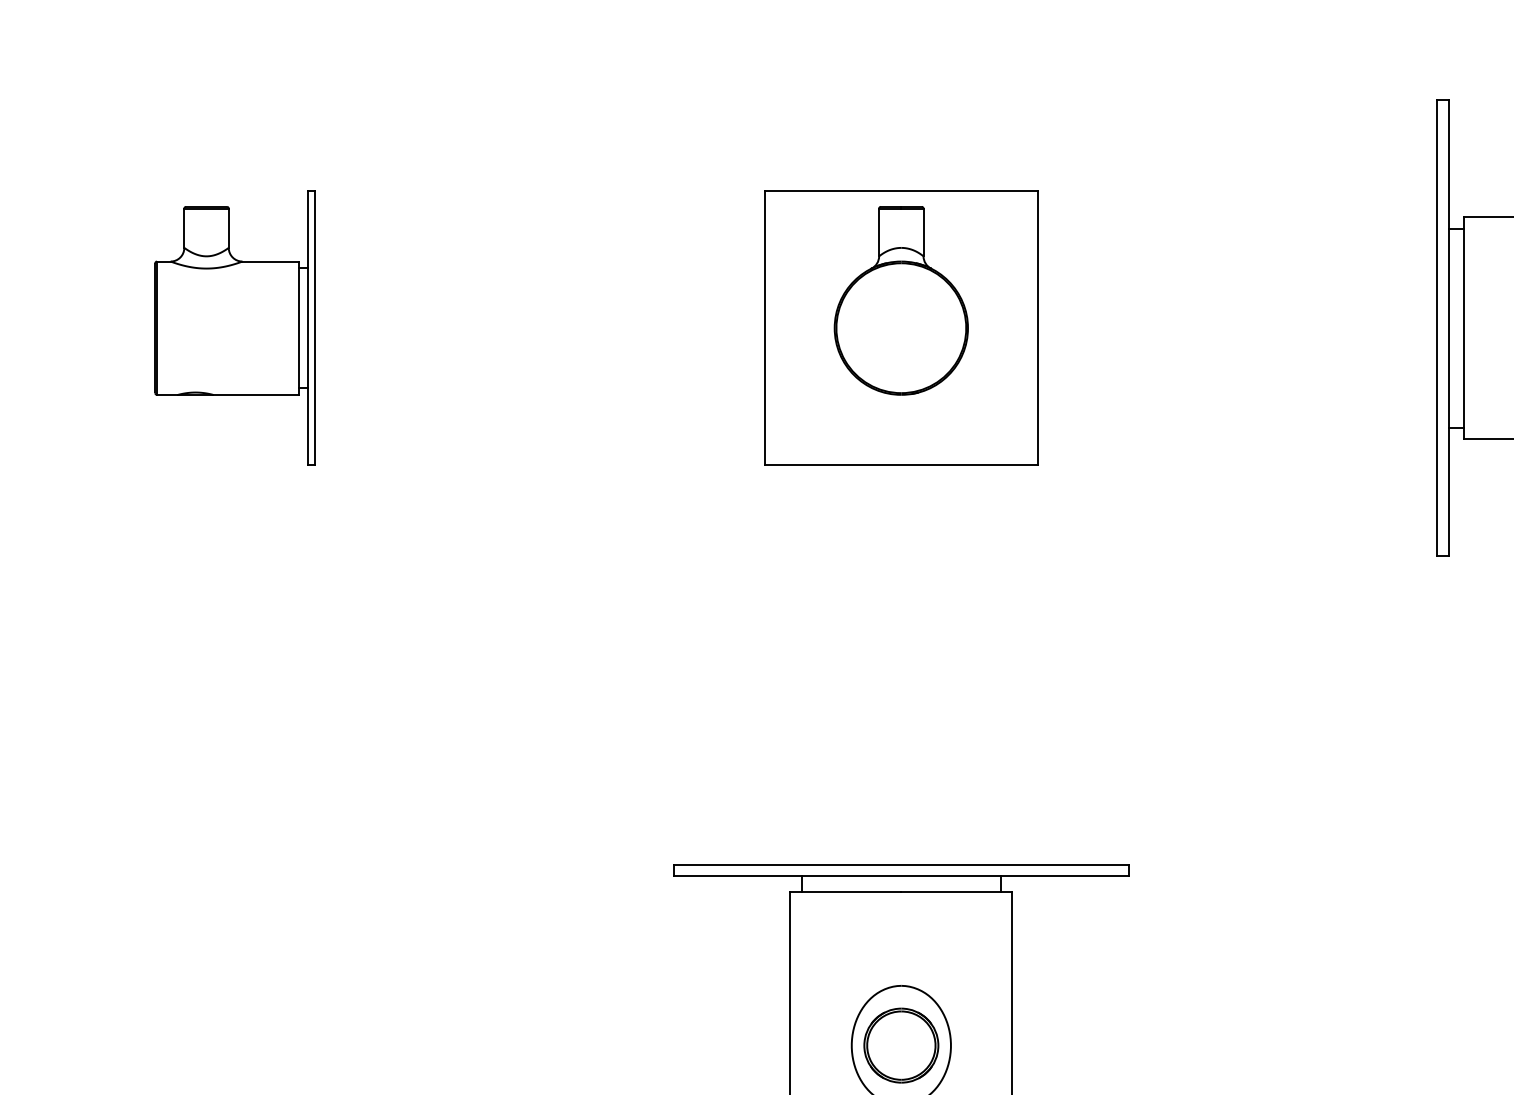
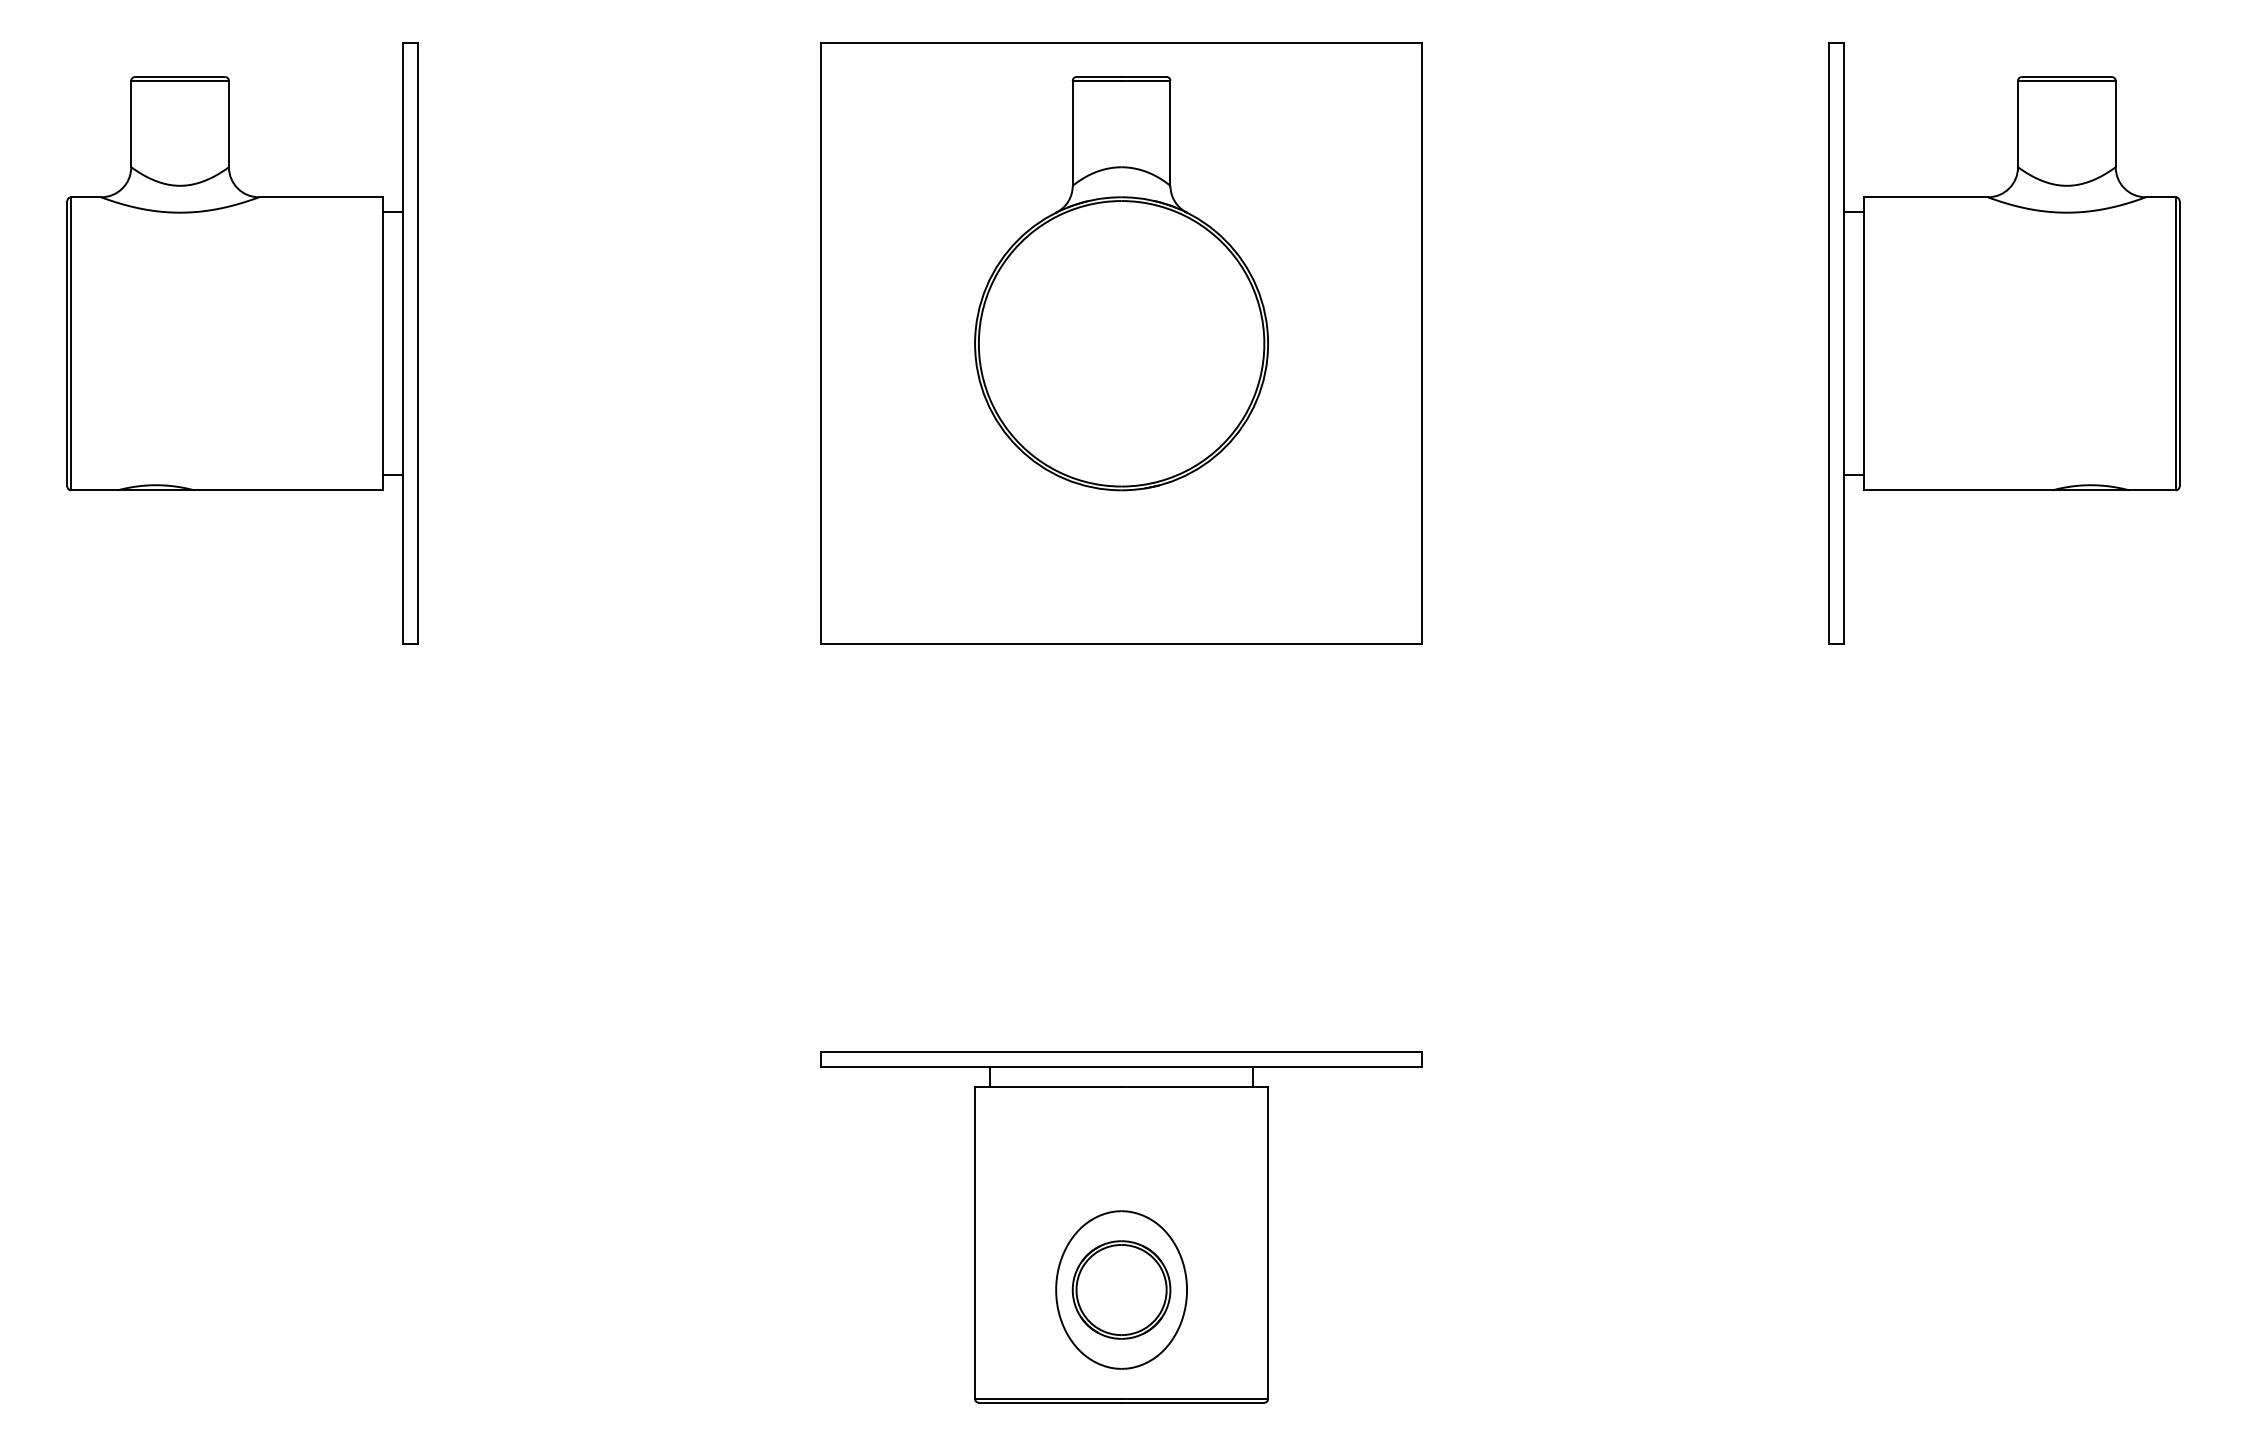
part: (234, 328) -> (242, 343), size x1.67
part: (901, 328) -> (1121, 343), size x1.67

